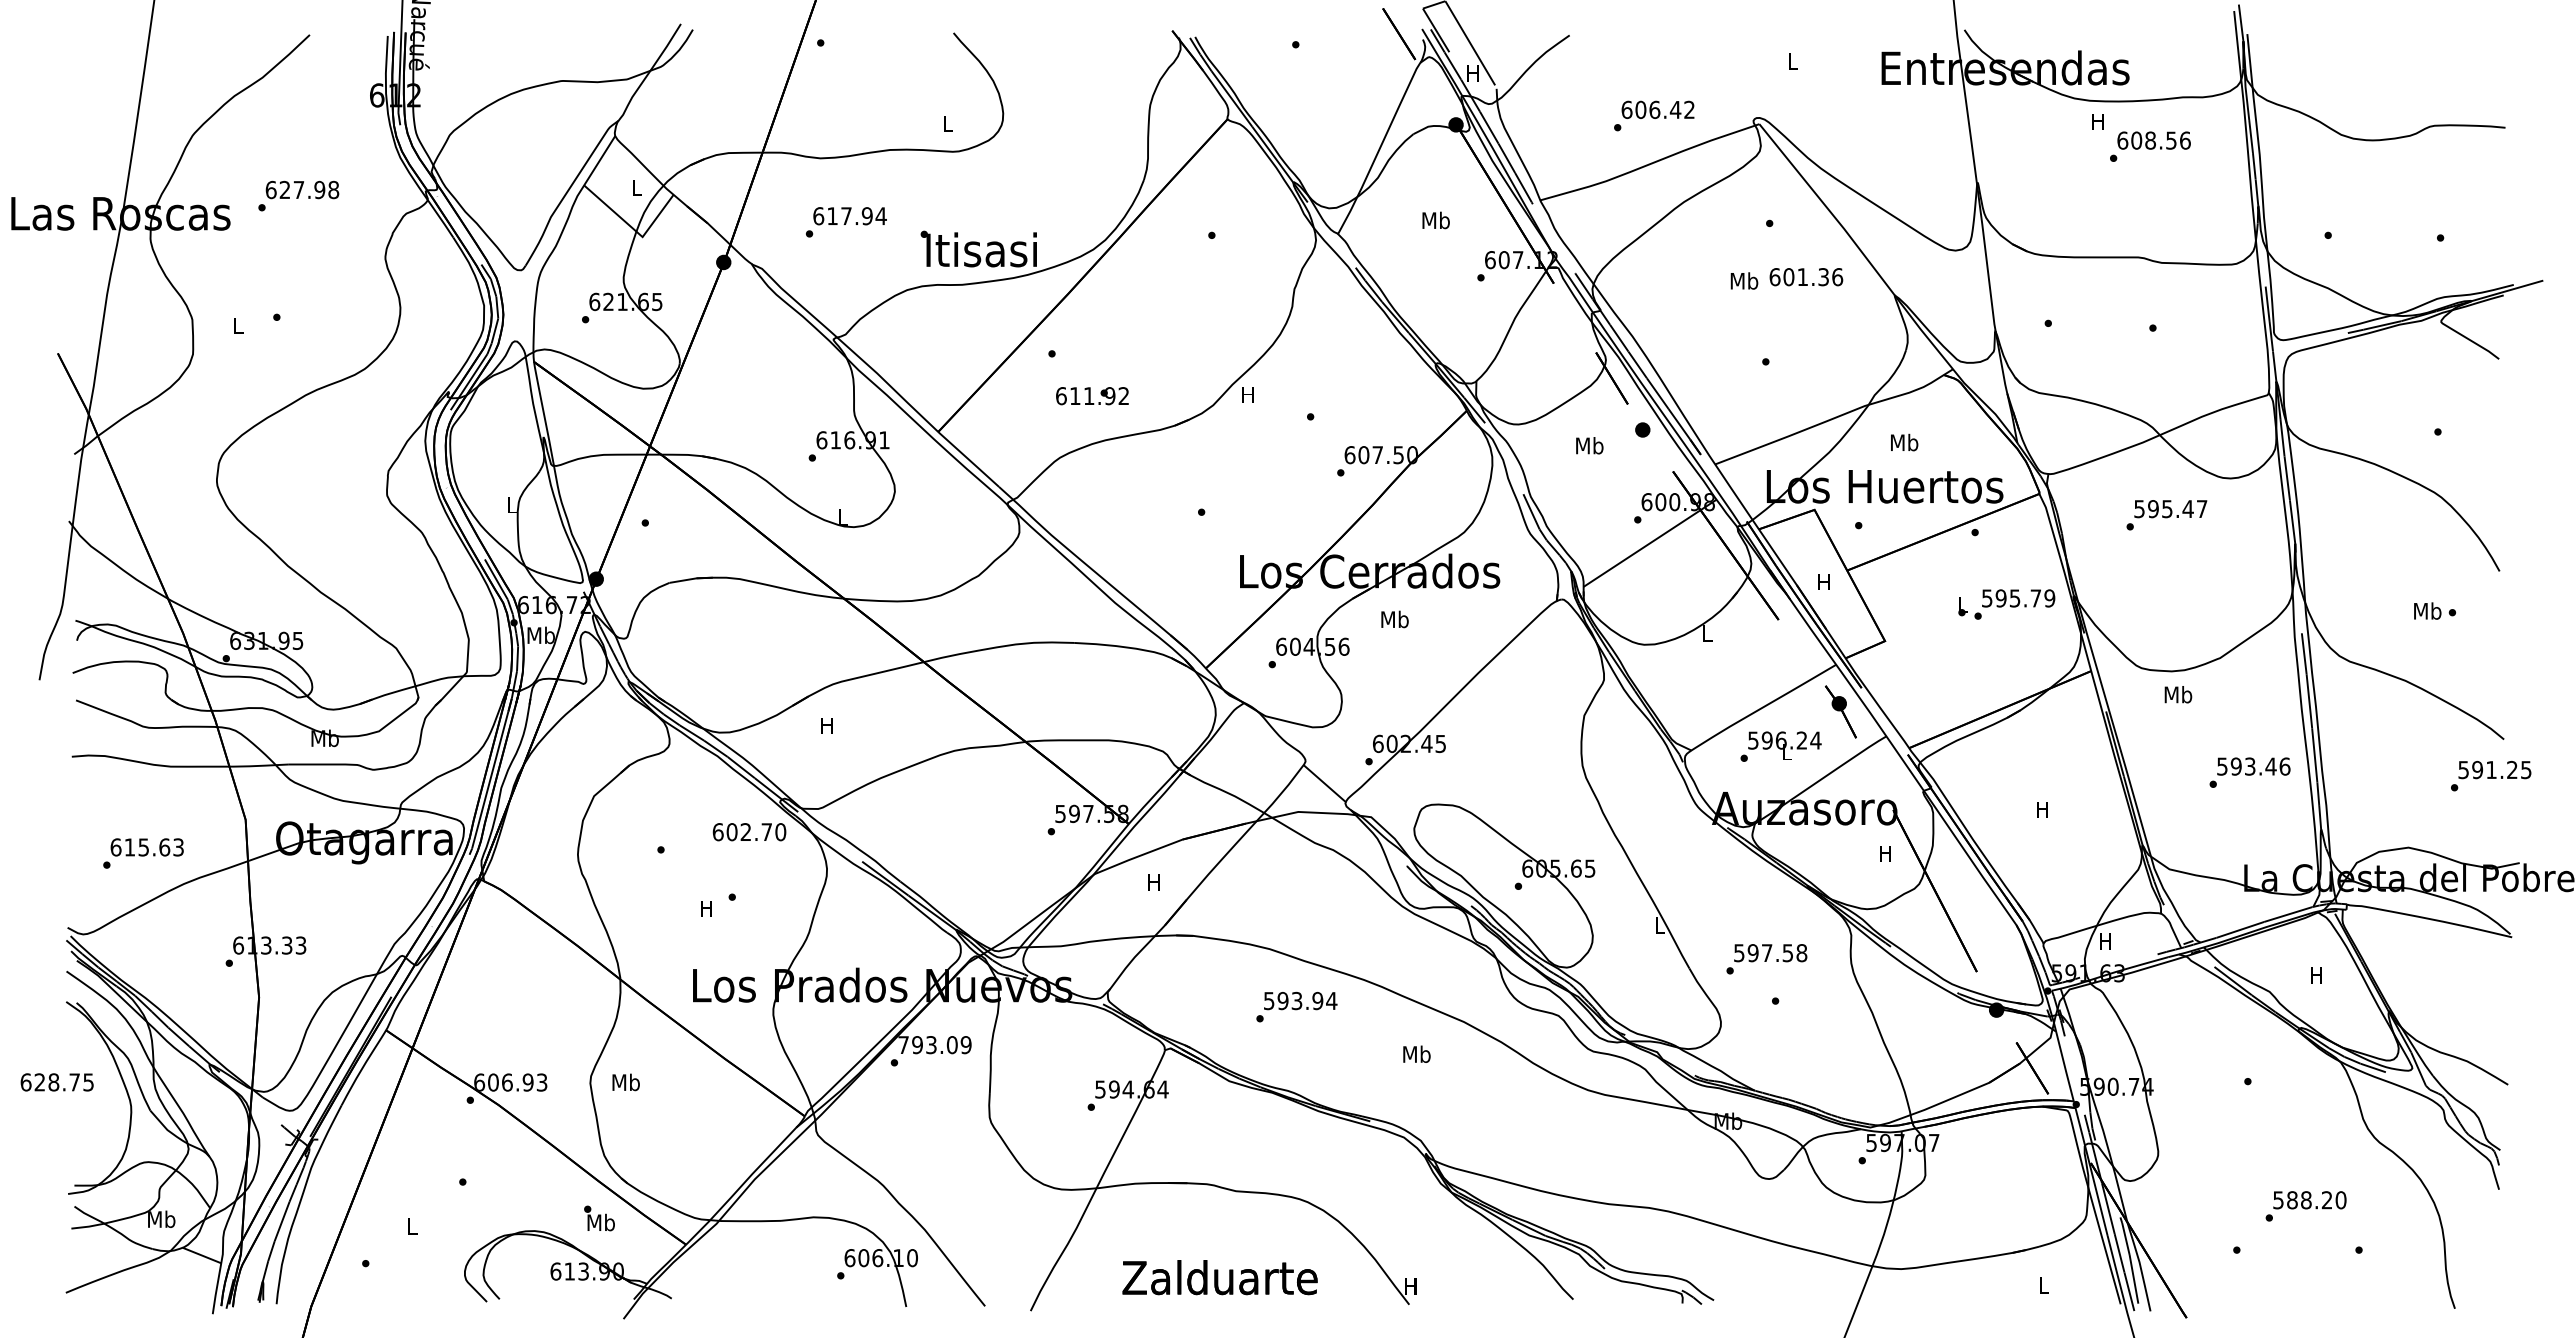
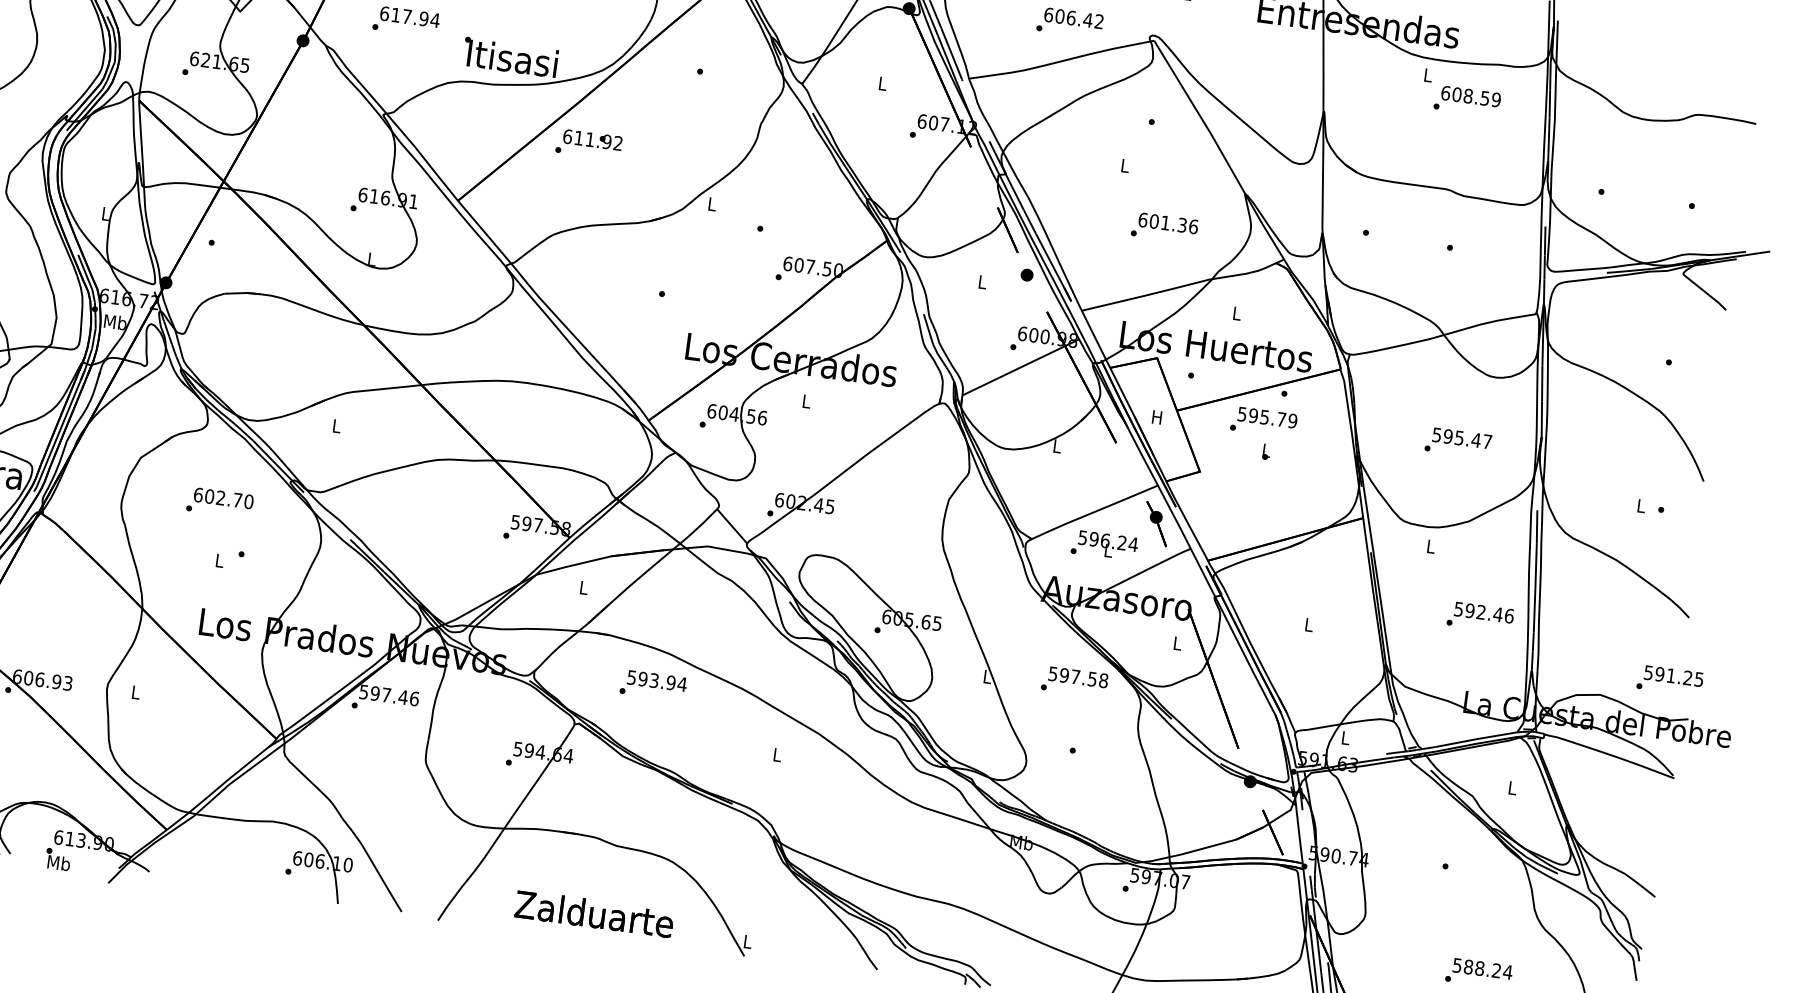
text: (2097, 121) -> (1427, 75), H -> L
text: (2184, 140) -> (1495, 99), 608.56 -> 608.59
text: (1435, 220) -> (882, 83), Mb -> L
text: (1806, 277) -> (1168, 223), moved
text: (1744, 280) -> (1125, 165), Mb -> L
text: (1247, 394) -> (711, 203), H -> L
text: (1092, 396) -> (592, 140), moved
text: (1904, 442) -> (1237, 313), Mb -> L
text: (1589, 445) -> (982, 281), Mb -> L
text: (2166, 515) -> (1458, 443), moved
text: (2014, 604) -> (1263, 422), moved
text: (2427, 610) -> (1641, 505), Mb -> L
text: (1394, 619) -> (806, 401), Mb -> L
text: (2178, 694) -> (1431, 546), Mb -> L
text: (826, 725) -> (336, 425), H -> L
text: (2250, 766) -> (1481, 612), 593.46 -> 592.46
text: (2491, 776) -> (1670, 681), moved
text: (2042, 809) -> (1308, 624), H -> L
text: (749, 832) -> (223, 498), moved
text: (1885, 853) -> (1177, 643), H -> L
text: (1153, 882) -> (583, 587), H -> L
text: (706, 908) -> (219, 560), H -> L
text: (2105, 941) -> (1345, 738), H -> L
text: (1766, 959) -> (1074, 682), moved
text: (2316, 975) -> (1512, 788), H -> L
text: (1296, 1006) -> (653, 685), moved
text: (934, 1045) -> (388, 695), 793.09 -> 597.46
text: (1416, 1053) -> (777, 754), Mb -> L
text: (625, 1082) -> (135, 692), Mb -> L
text: (2340, 1200) -> (1507, 972), 588.20 -> 588.24
text: (599, 1218) -> (58, 859), moved
text: (1410, 1286) -> (747, 941), H -> L

